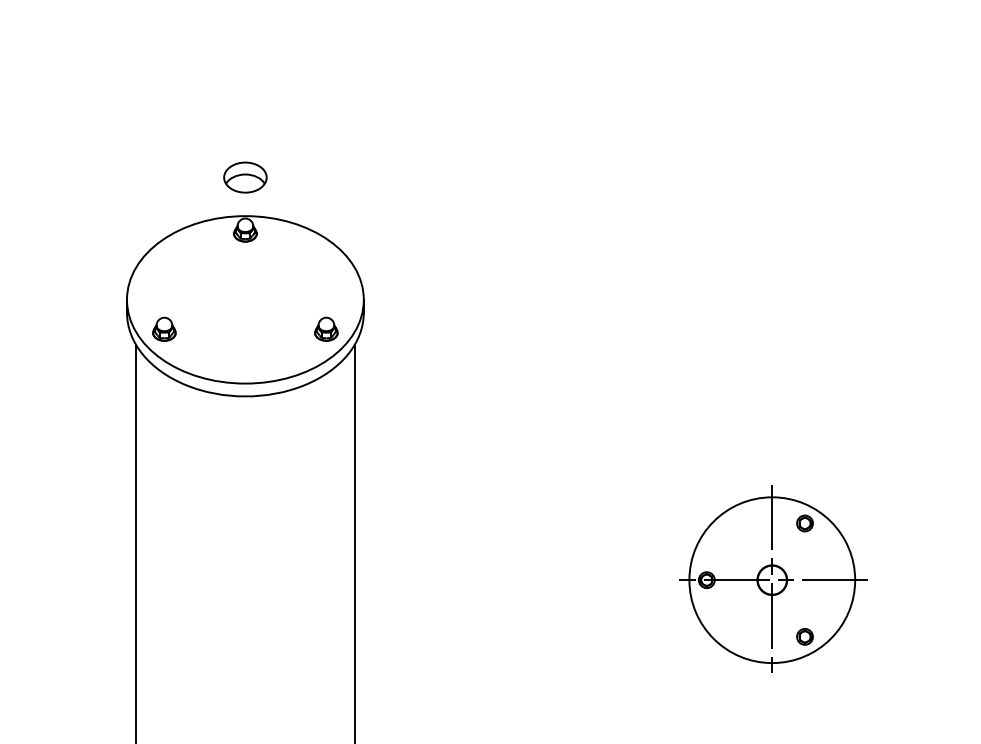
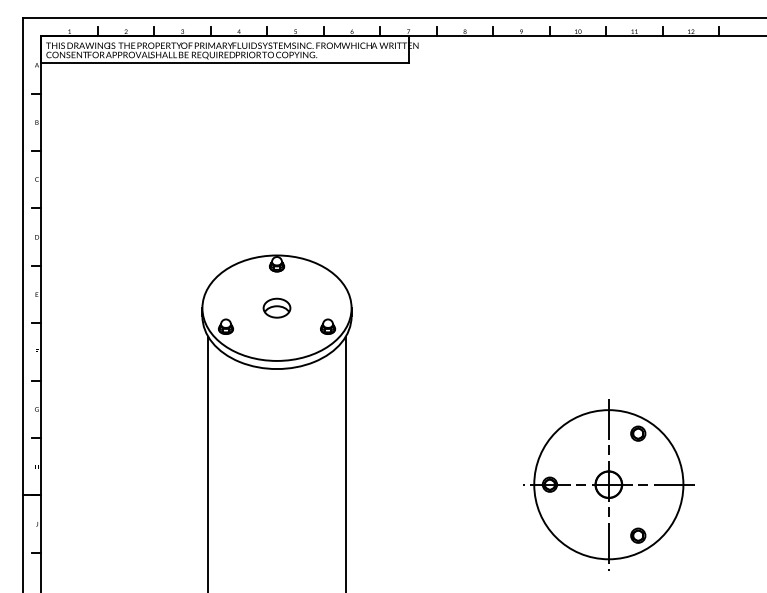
part: (244, 176) -> (276, 307), moved
part: (771, 579) -> (608, 484), size x1.43

